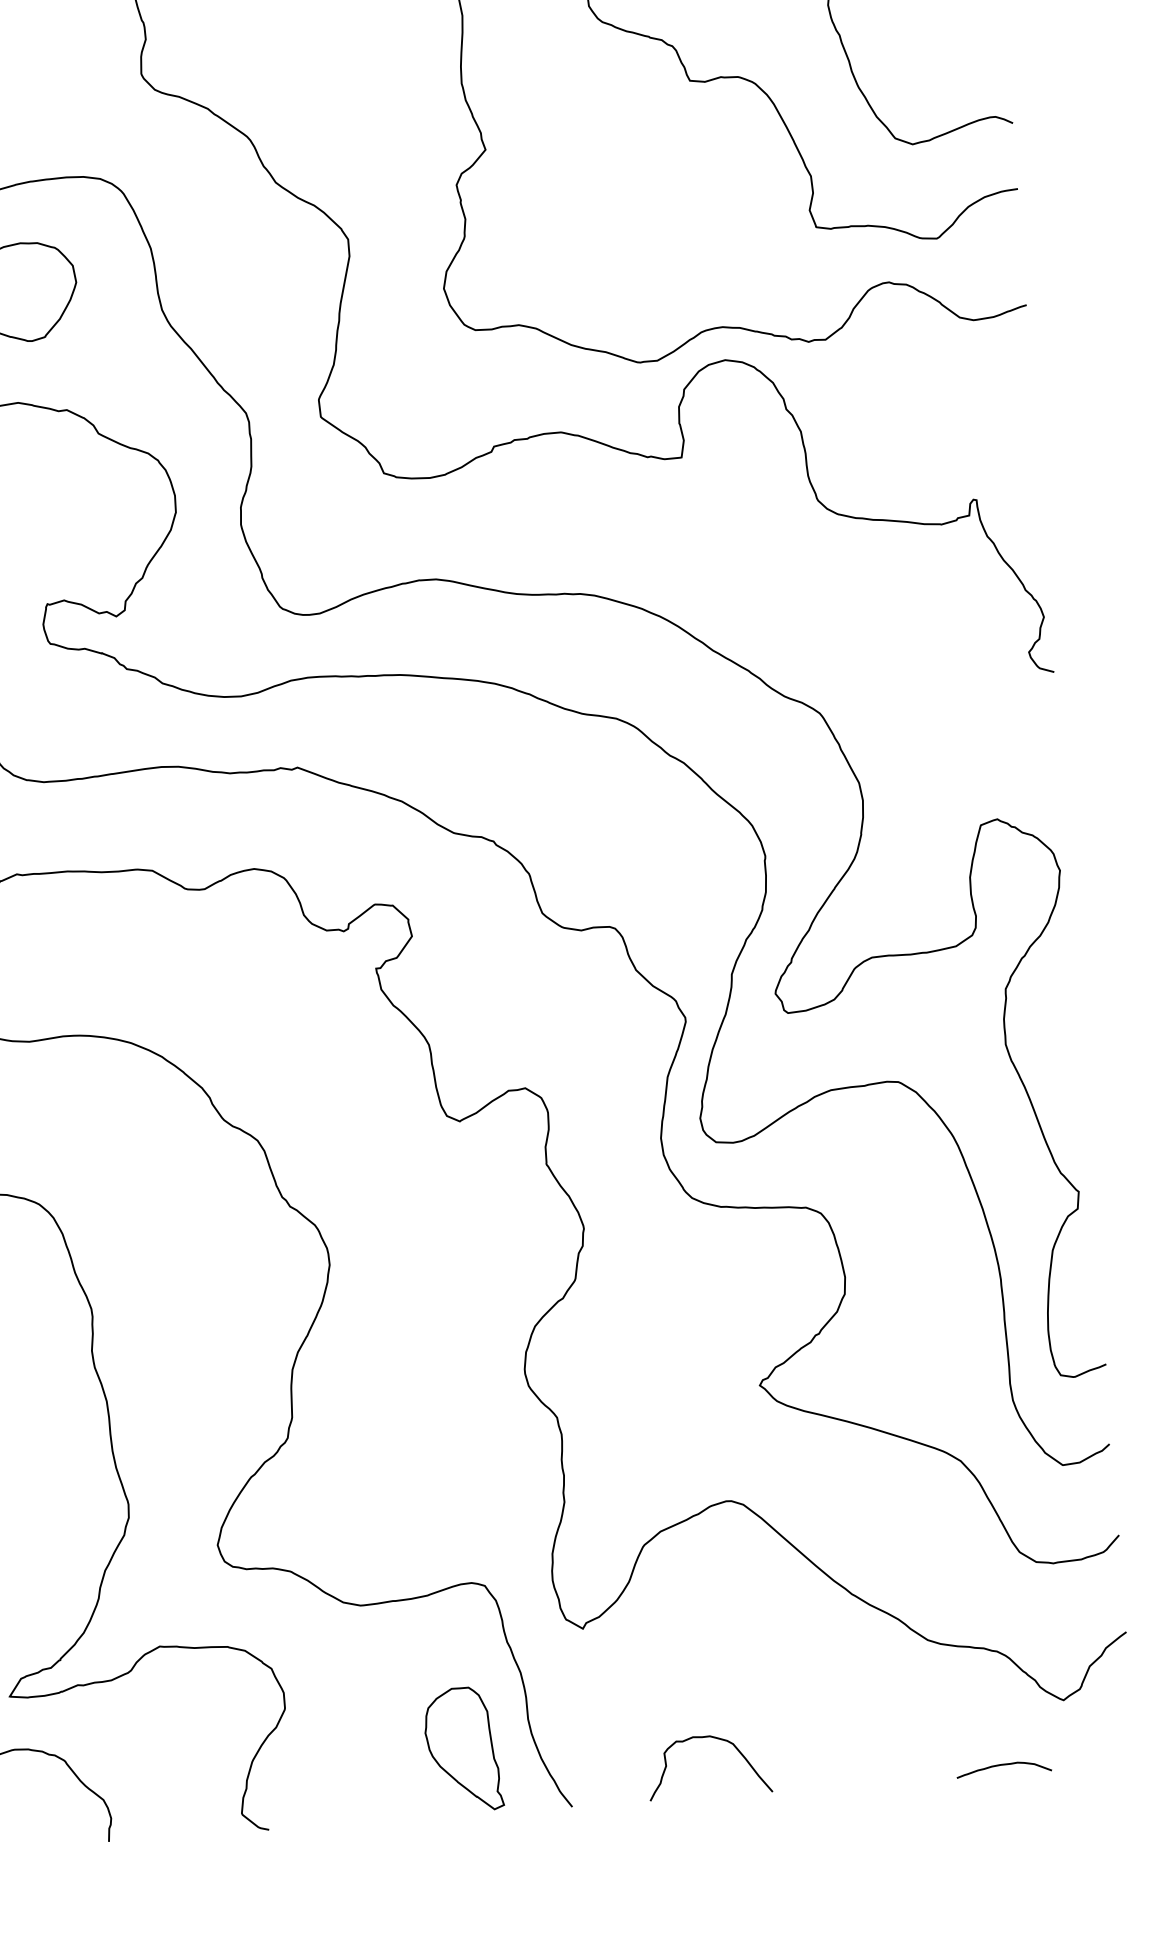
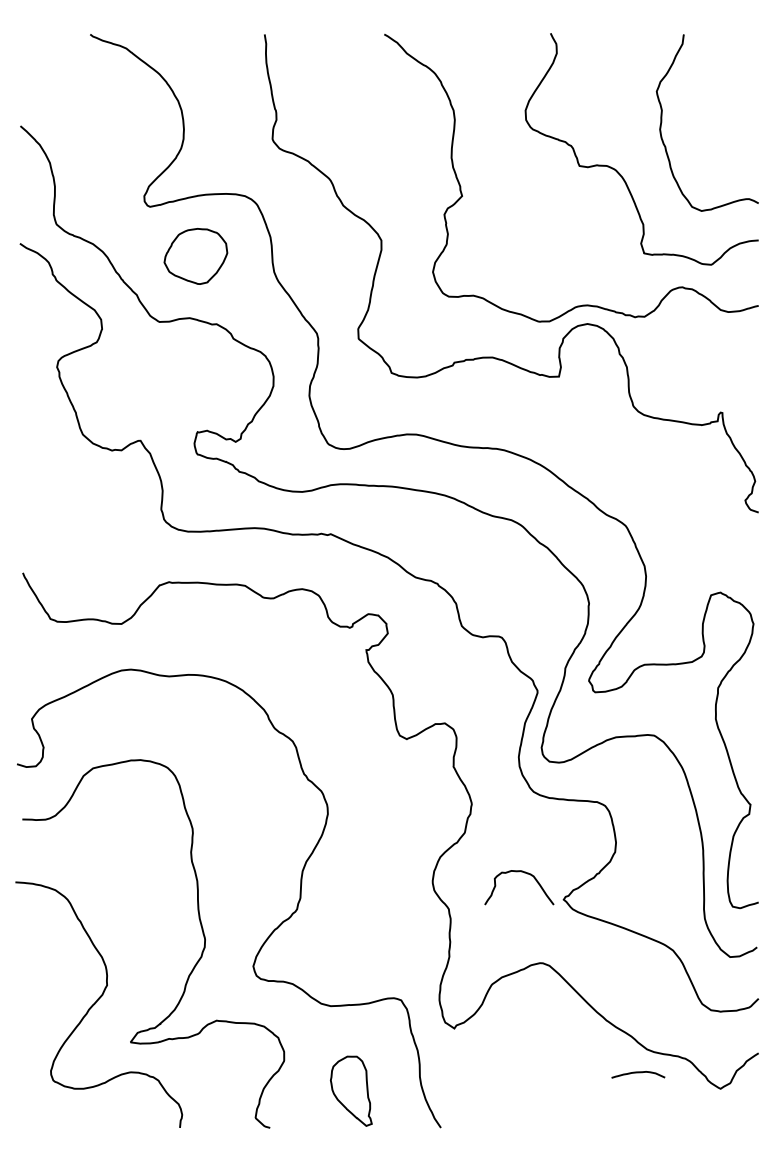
curve: (716, 1740) -> (524, 873), moved
part: (463, 1748) -> (351, 1090), moved
curve: (1004, 1766) -> (638, 1073), moved

